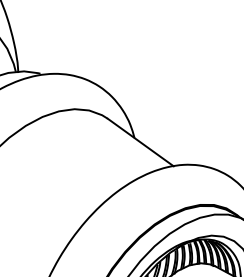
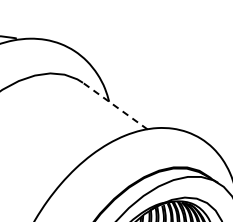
line: (140, 142) -> (115, 106), solid -> dashed

